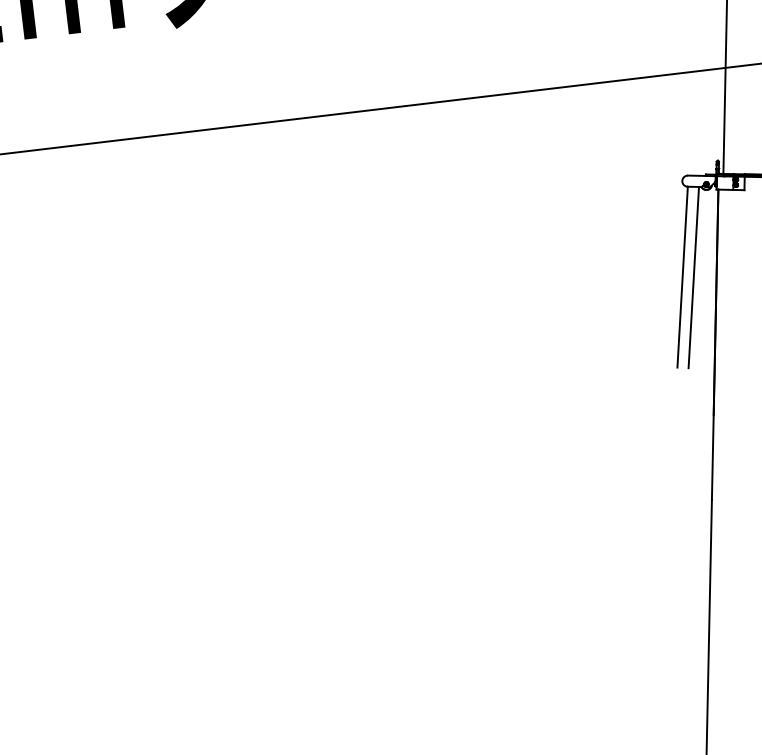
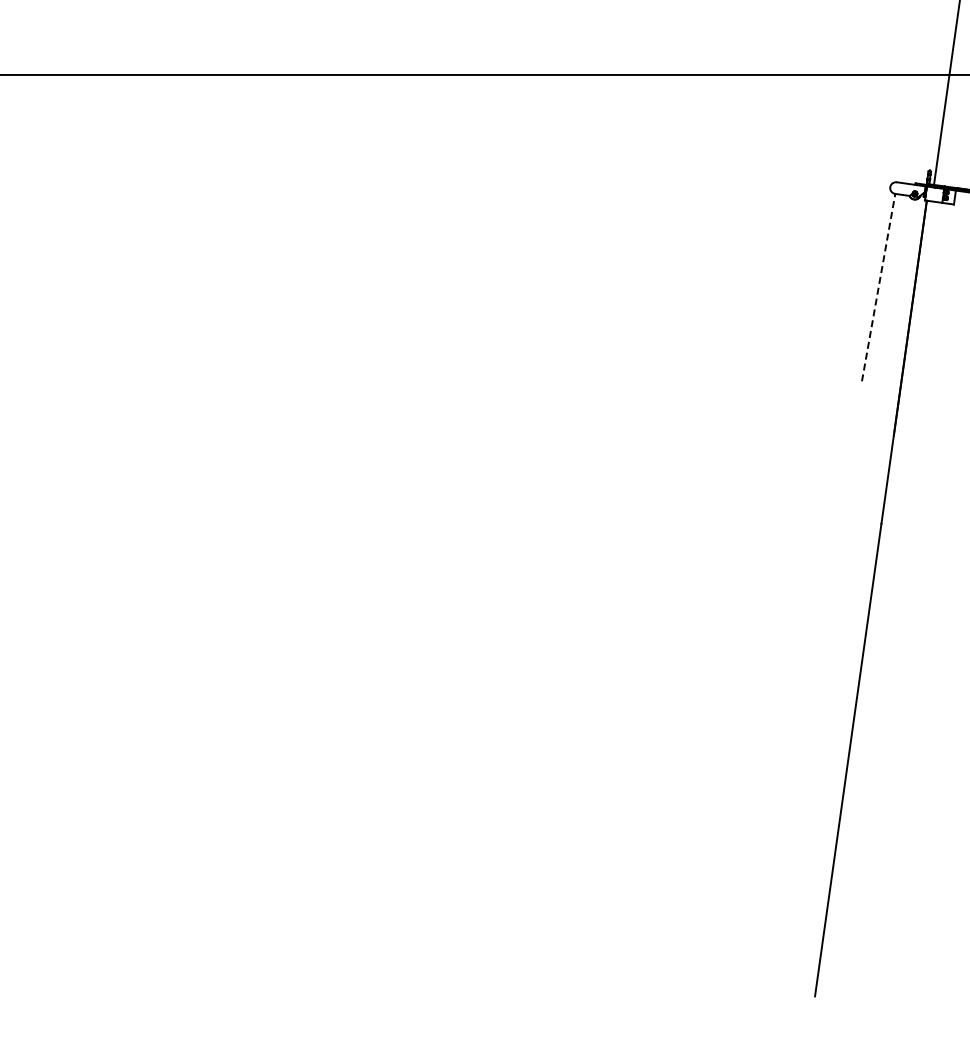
line: (682, 277) -> (878, 287), solid -> dashed
line: (693, 277) -> (889, 289), removed

